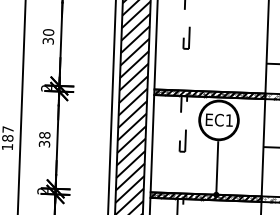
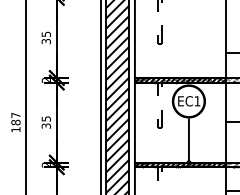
text: (47, 32) -> (45, 34), 30 -> 35
text: (43, 134) -> (45, 118), 38 -> 35

